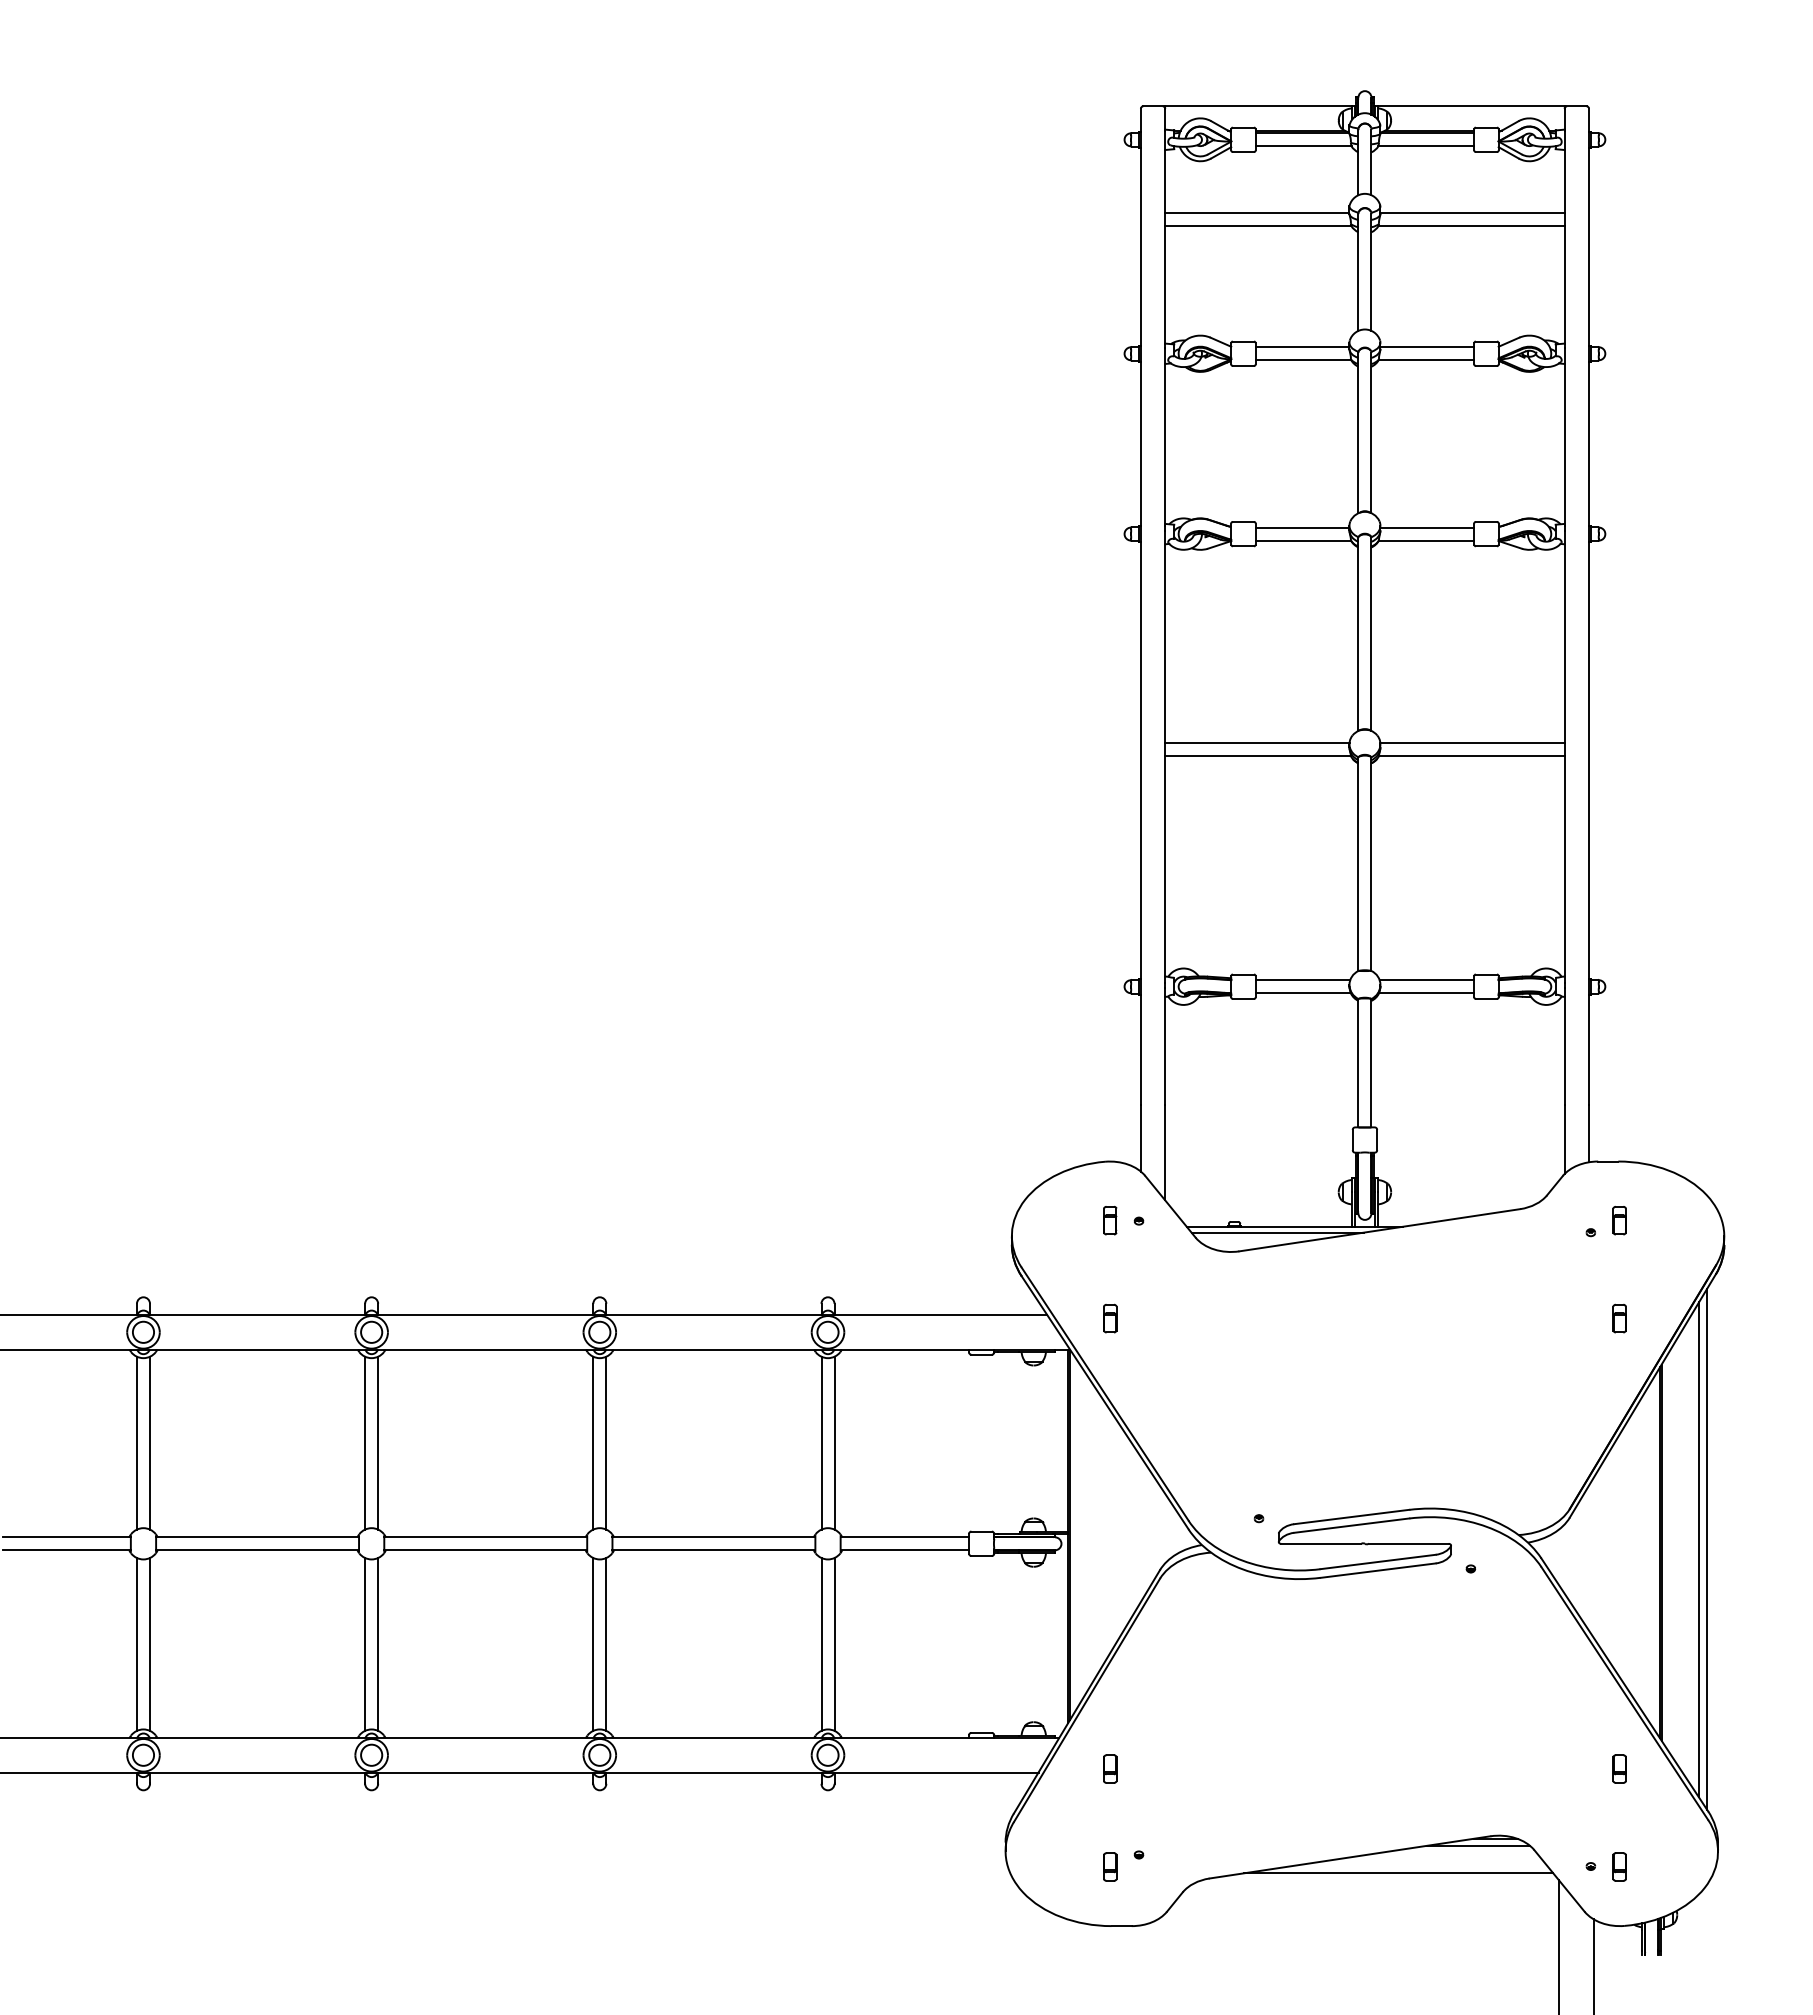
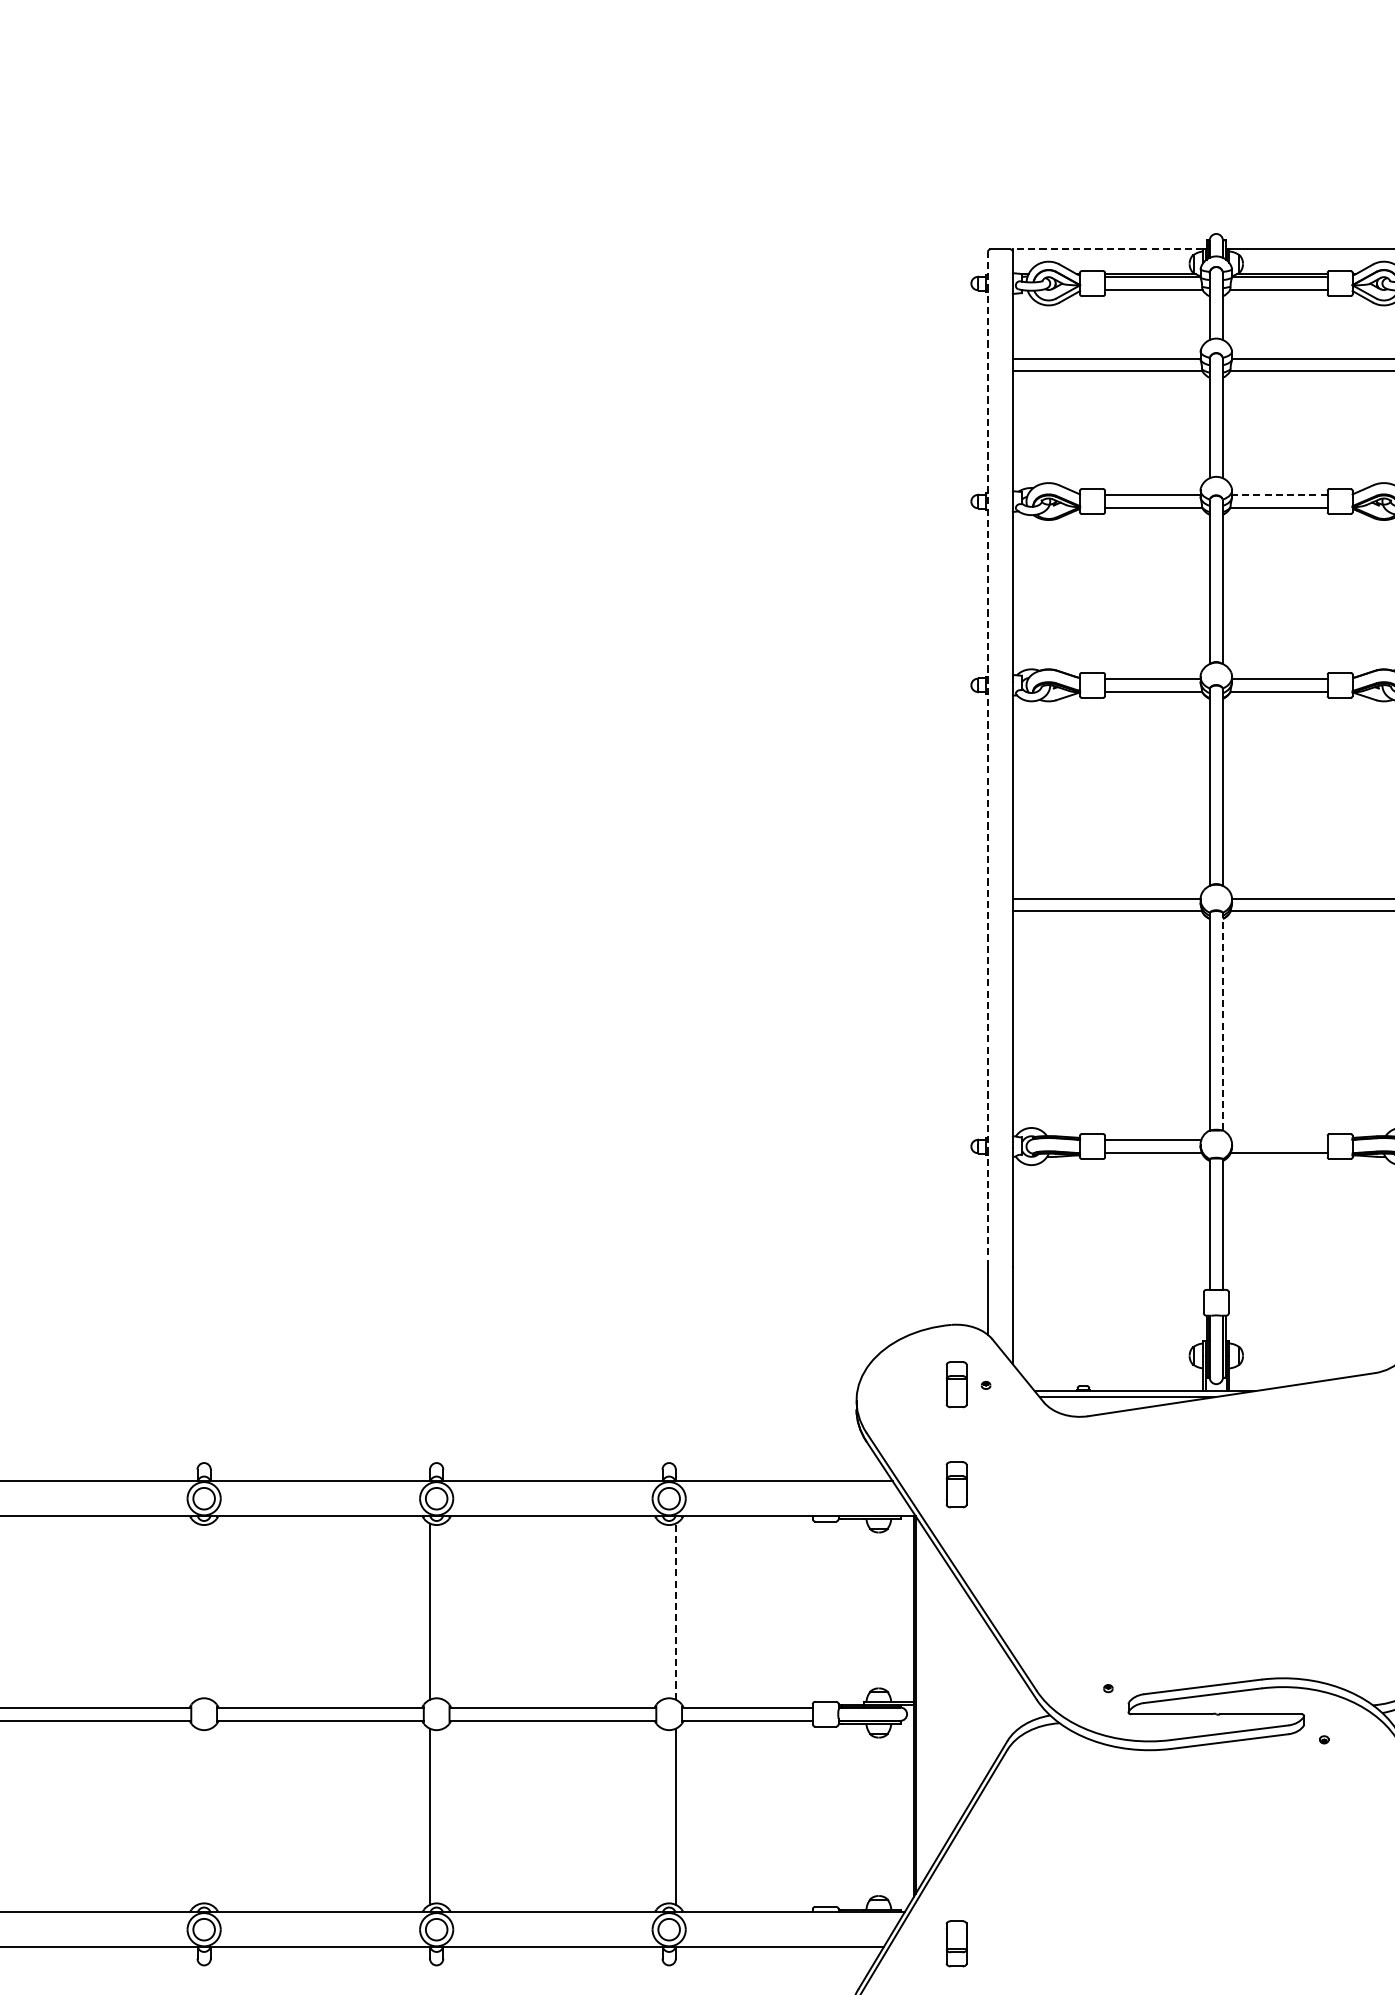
line: (1258, 106) -> (1107, 249), solid -> dashed
line: (1427, 347) -> (1280, 495), solid -> dashed
line: (1140, 606) -> (987, 759), solid -> dashed
line: (1371, 864) -> (1222, 1022), solid -> dashed
line: (1426, 980) -> (1279, 1140), removed
part: (1110, 1220) -> (957, 1384), size x1.6
part: (1110, 1318) -> (957, 1484), size x1.6
line: (365, 1442) -> (197, 1610), removed
line: (378, 1442) -> (211, 1610), removed
line: (606, 1442) -> (443, 1610), removed
line: (821, 1442) -> (662, 1610), removed
line: (834, 1442) -> (675, 1610), solid -> dashed
line: (365, 1643) -> (197, 1815), removed
line: (378, 1643) -> (211, 1815), removed
line: (606, 1643) -> (443, 1815), removed
line: (821, 1643) -> (662, 1815), removed
part: (1110, 1768) -> (957, 1943), size x1.6

